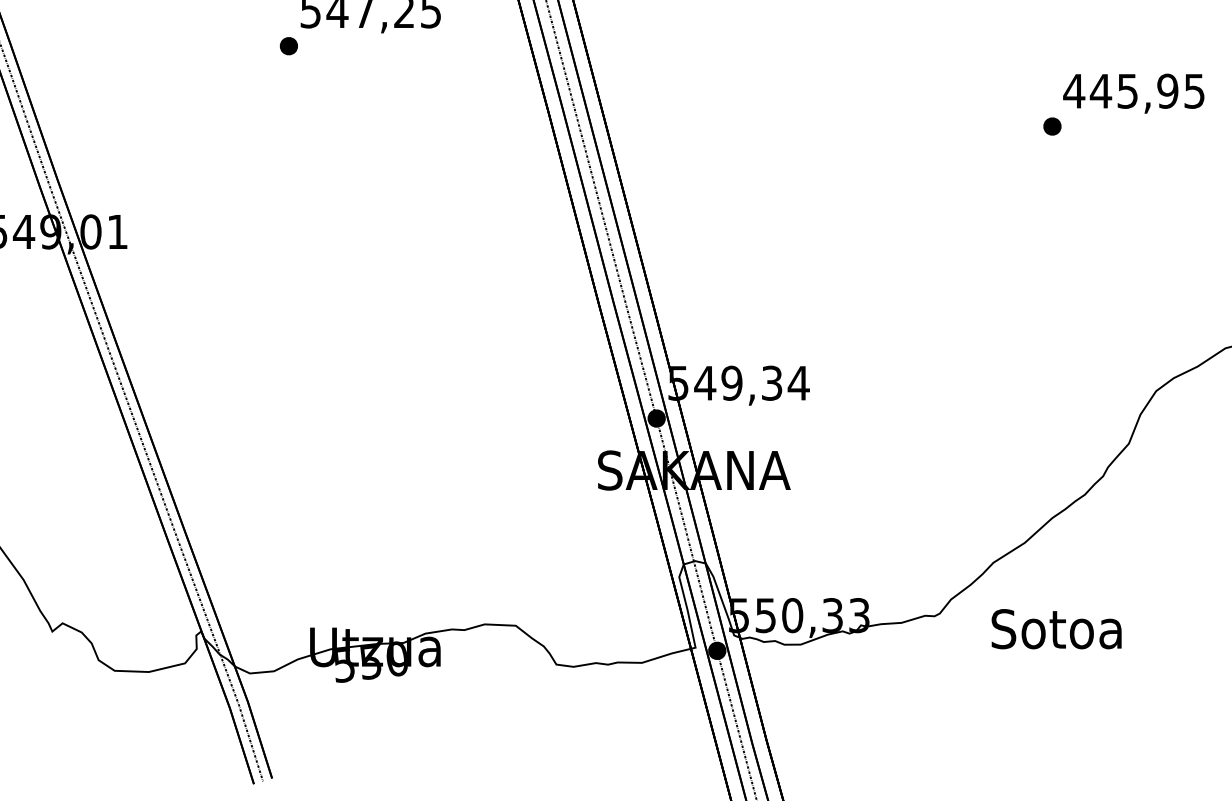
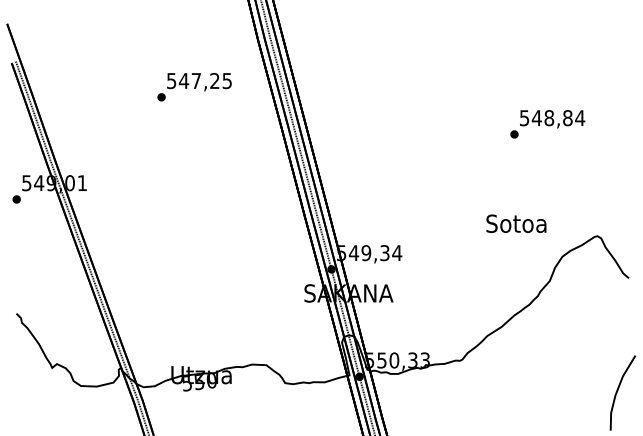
text: (1134, 92) -> (552, 118), 445,95 -> 548,84
text: (1056, 628) -> (516, 223), moved

